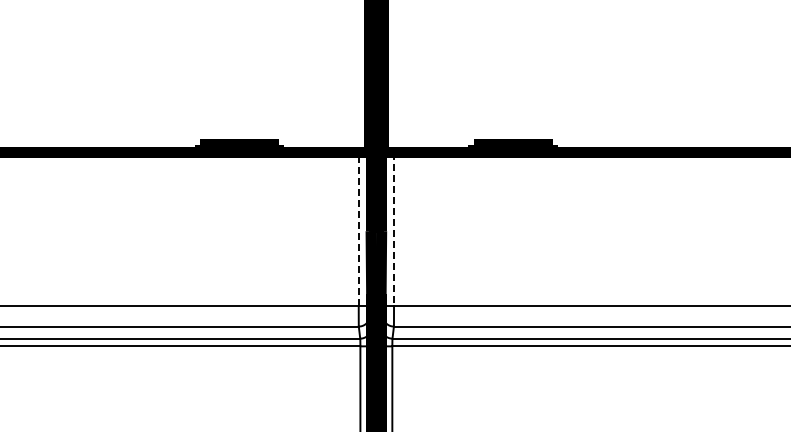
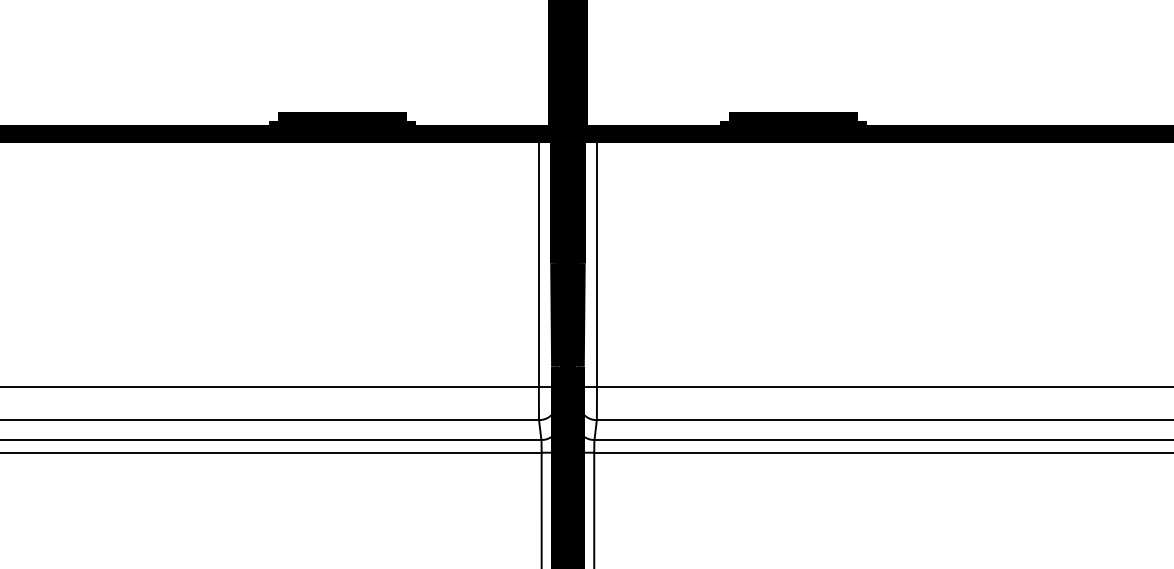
line: (358, 229) -> (538, 260), dashed -> solid
line: (394, 229) -> (597, 260), dashed -> solid

